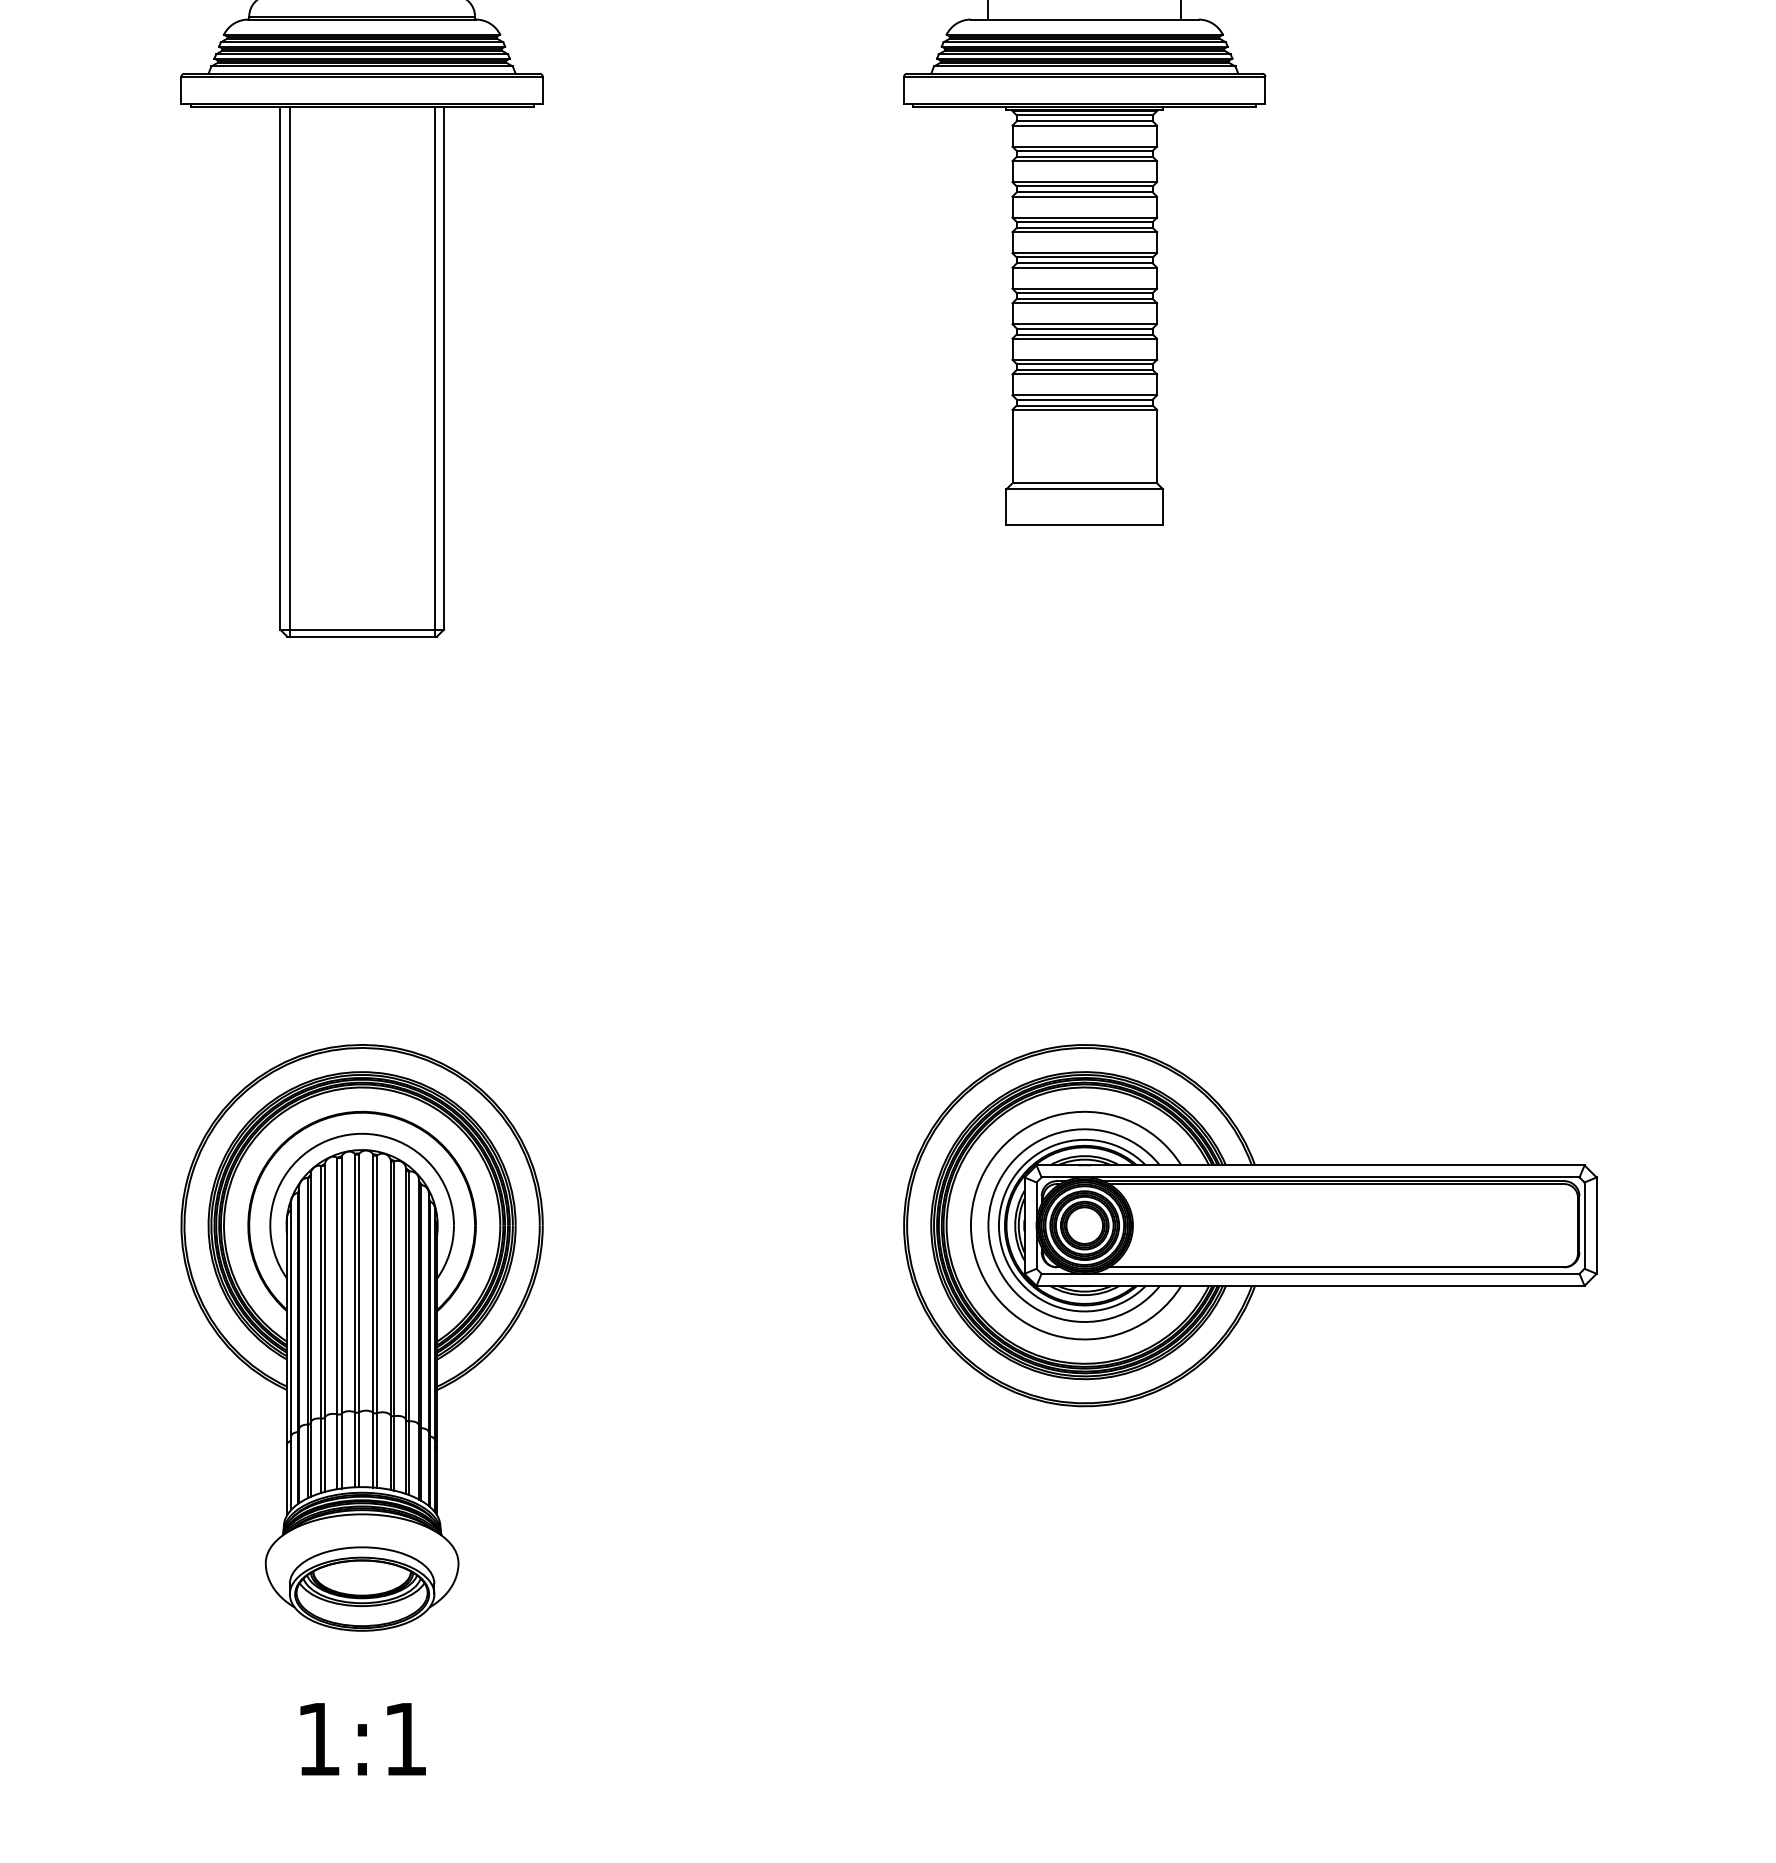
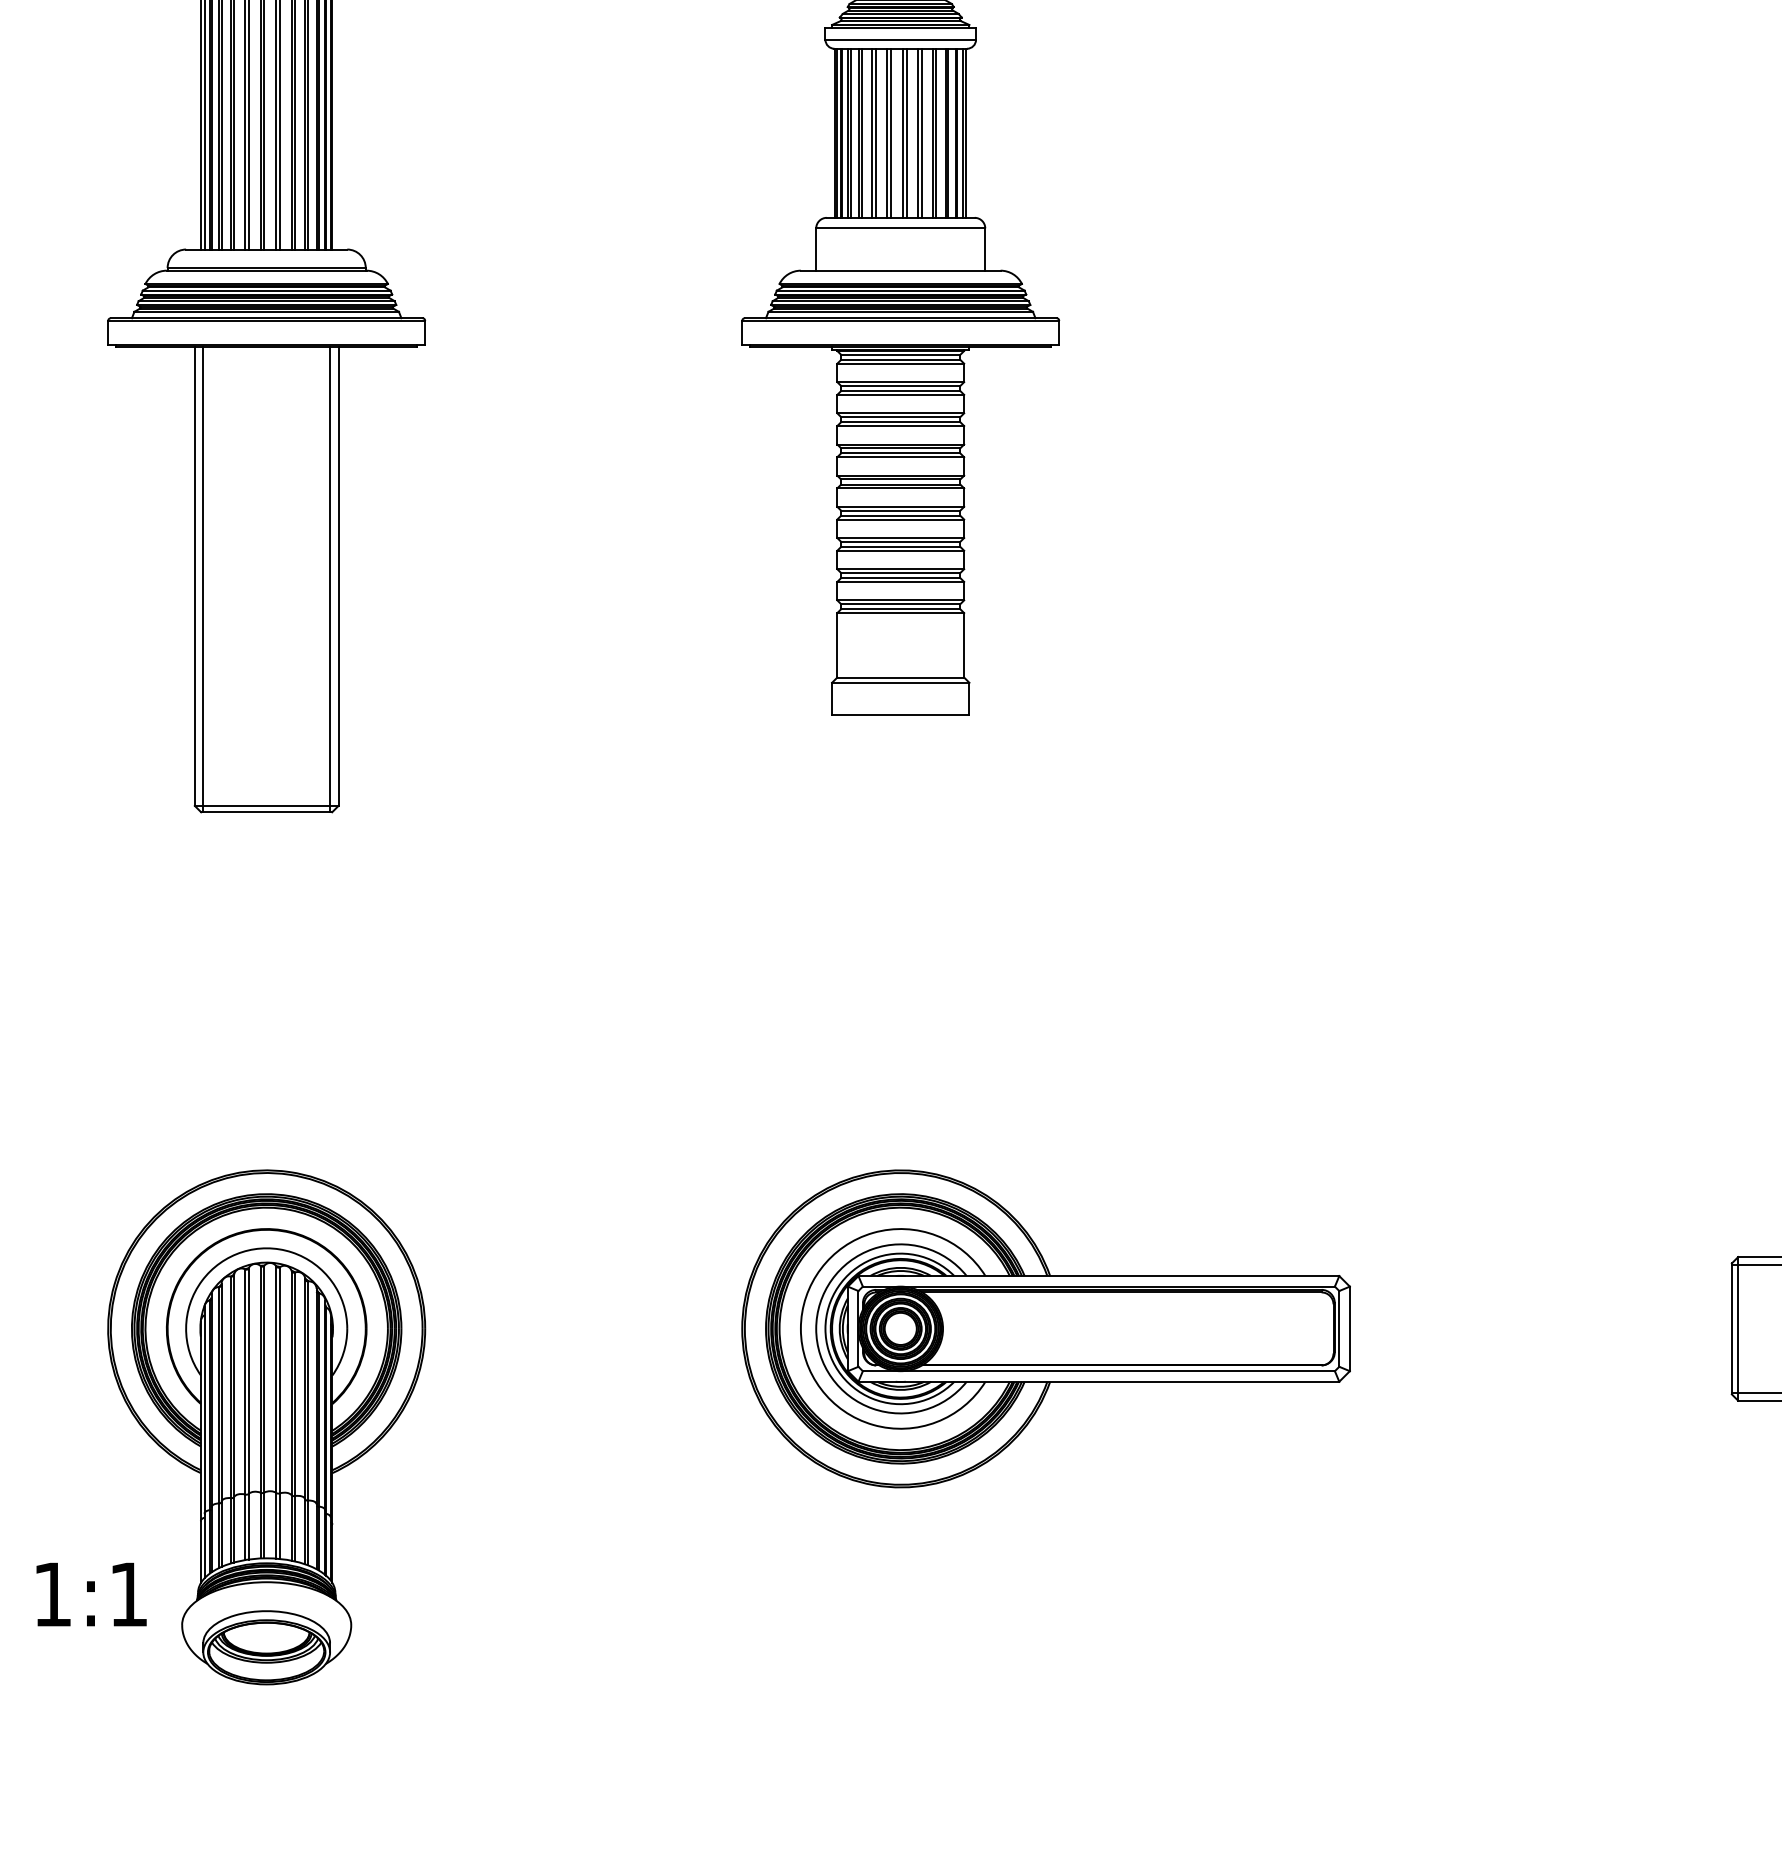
text: (363, 1739) -> (91, 1594), moved

